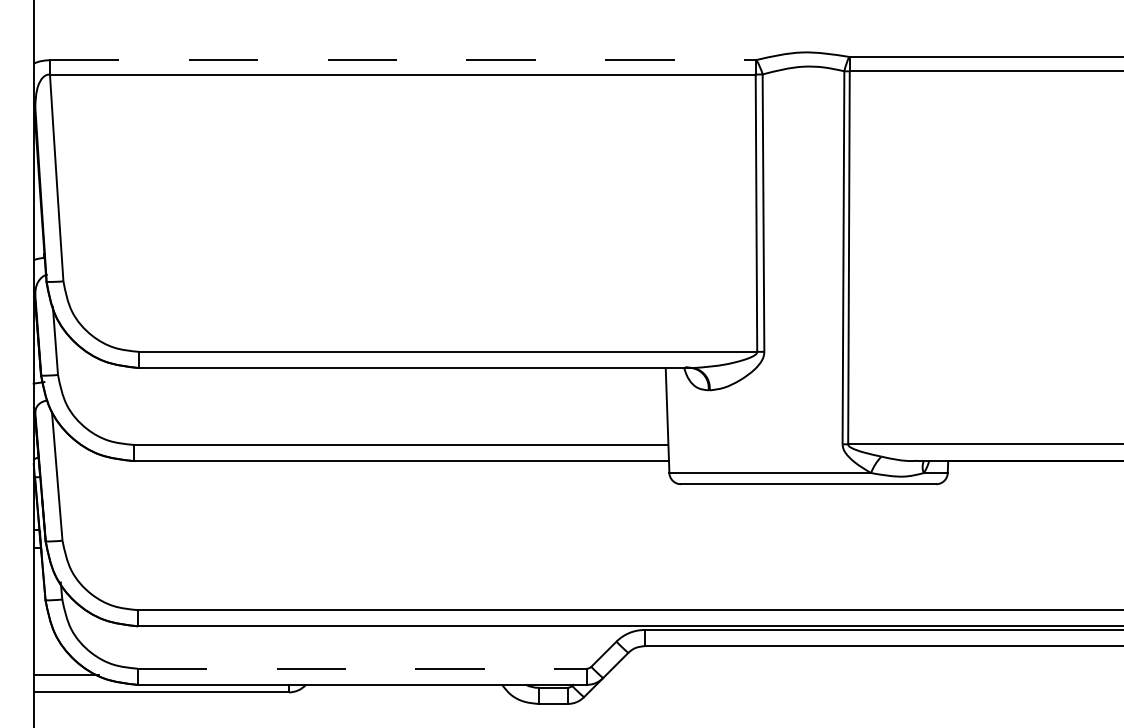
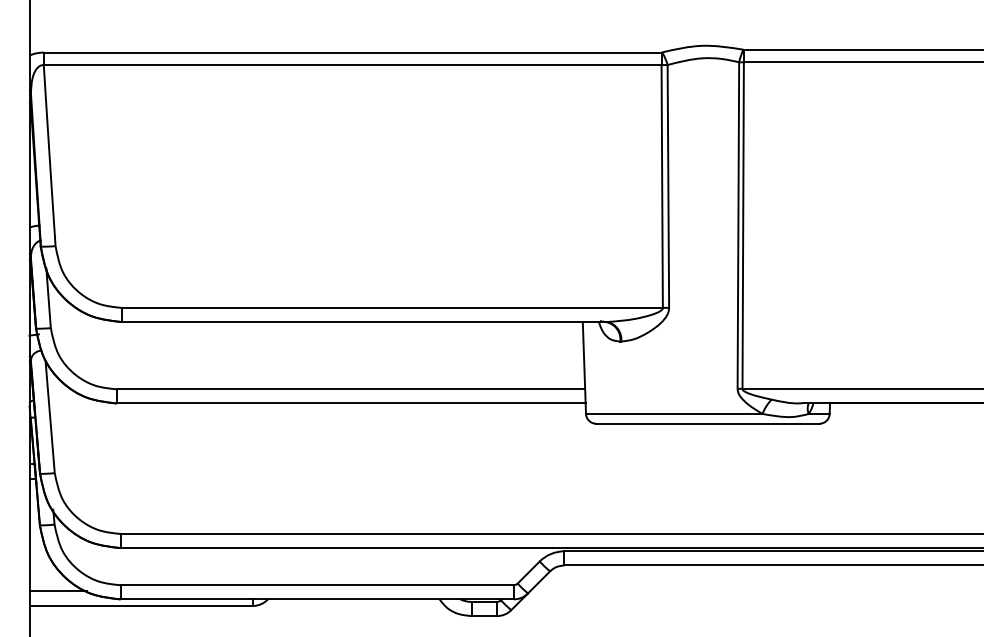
line: (402, 60) -> (352, 52), dashed -> solid
line: (362, 669) -> (317, 585), dashed -> solid

